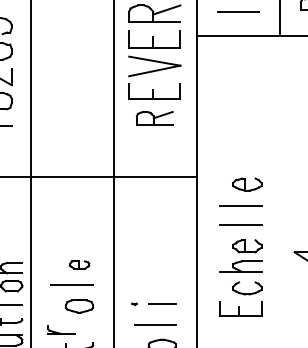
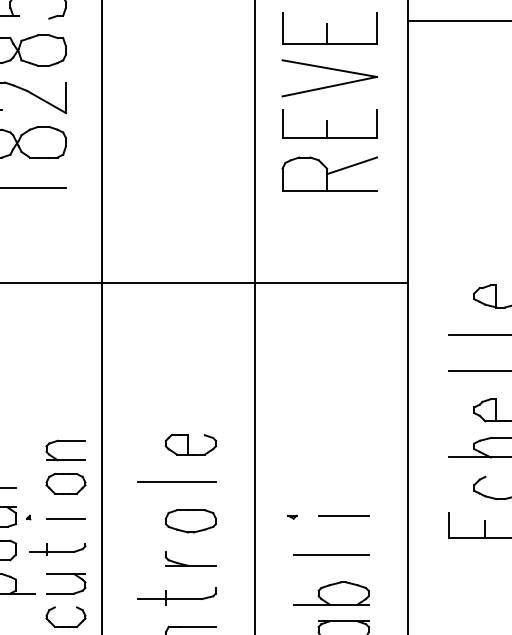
part: (154, 117) -> (329, 172), size x1.43
part: (79, 264) -> (190, 443), size x1.43
part: (61, 329) -> (190, 558), moved

